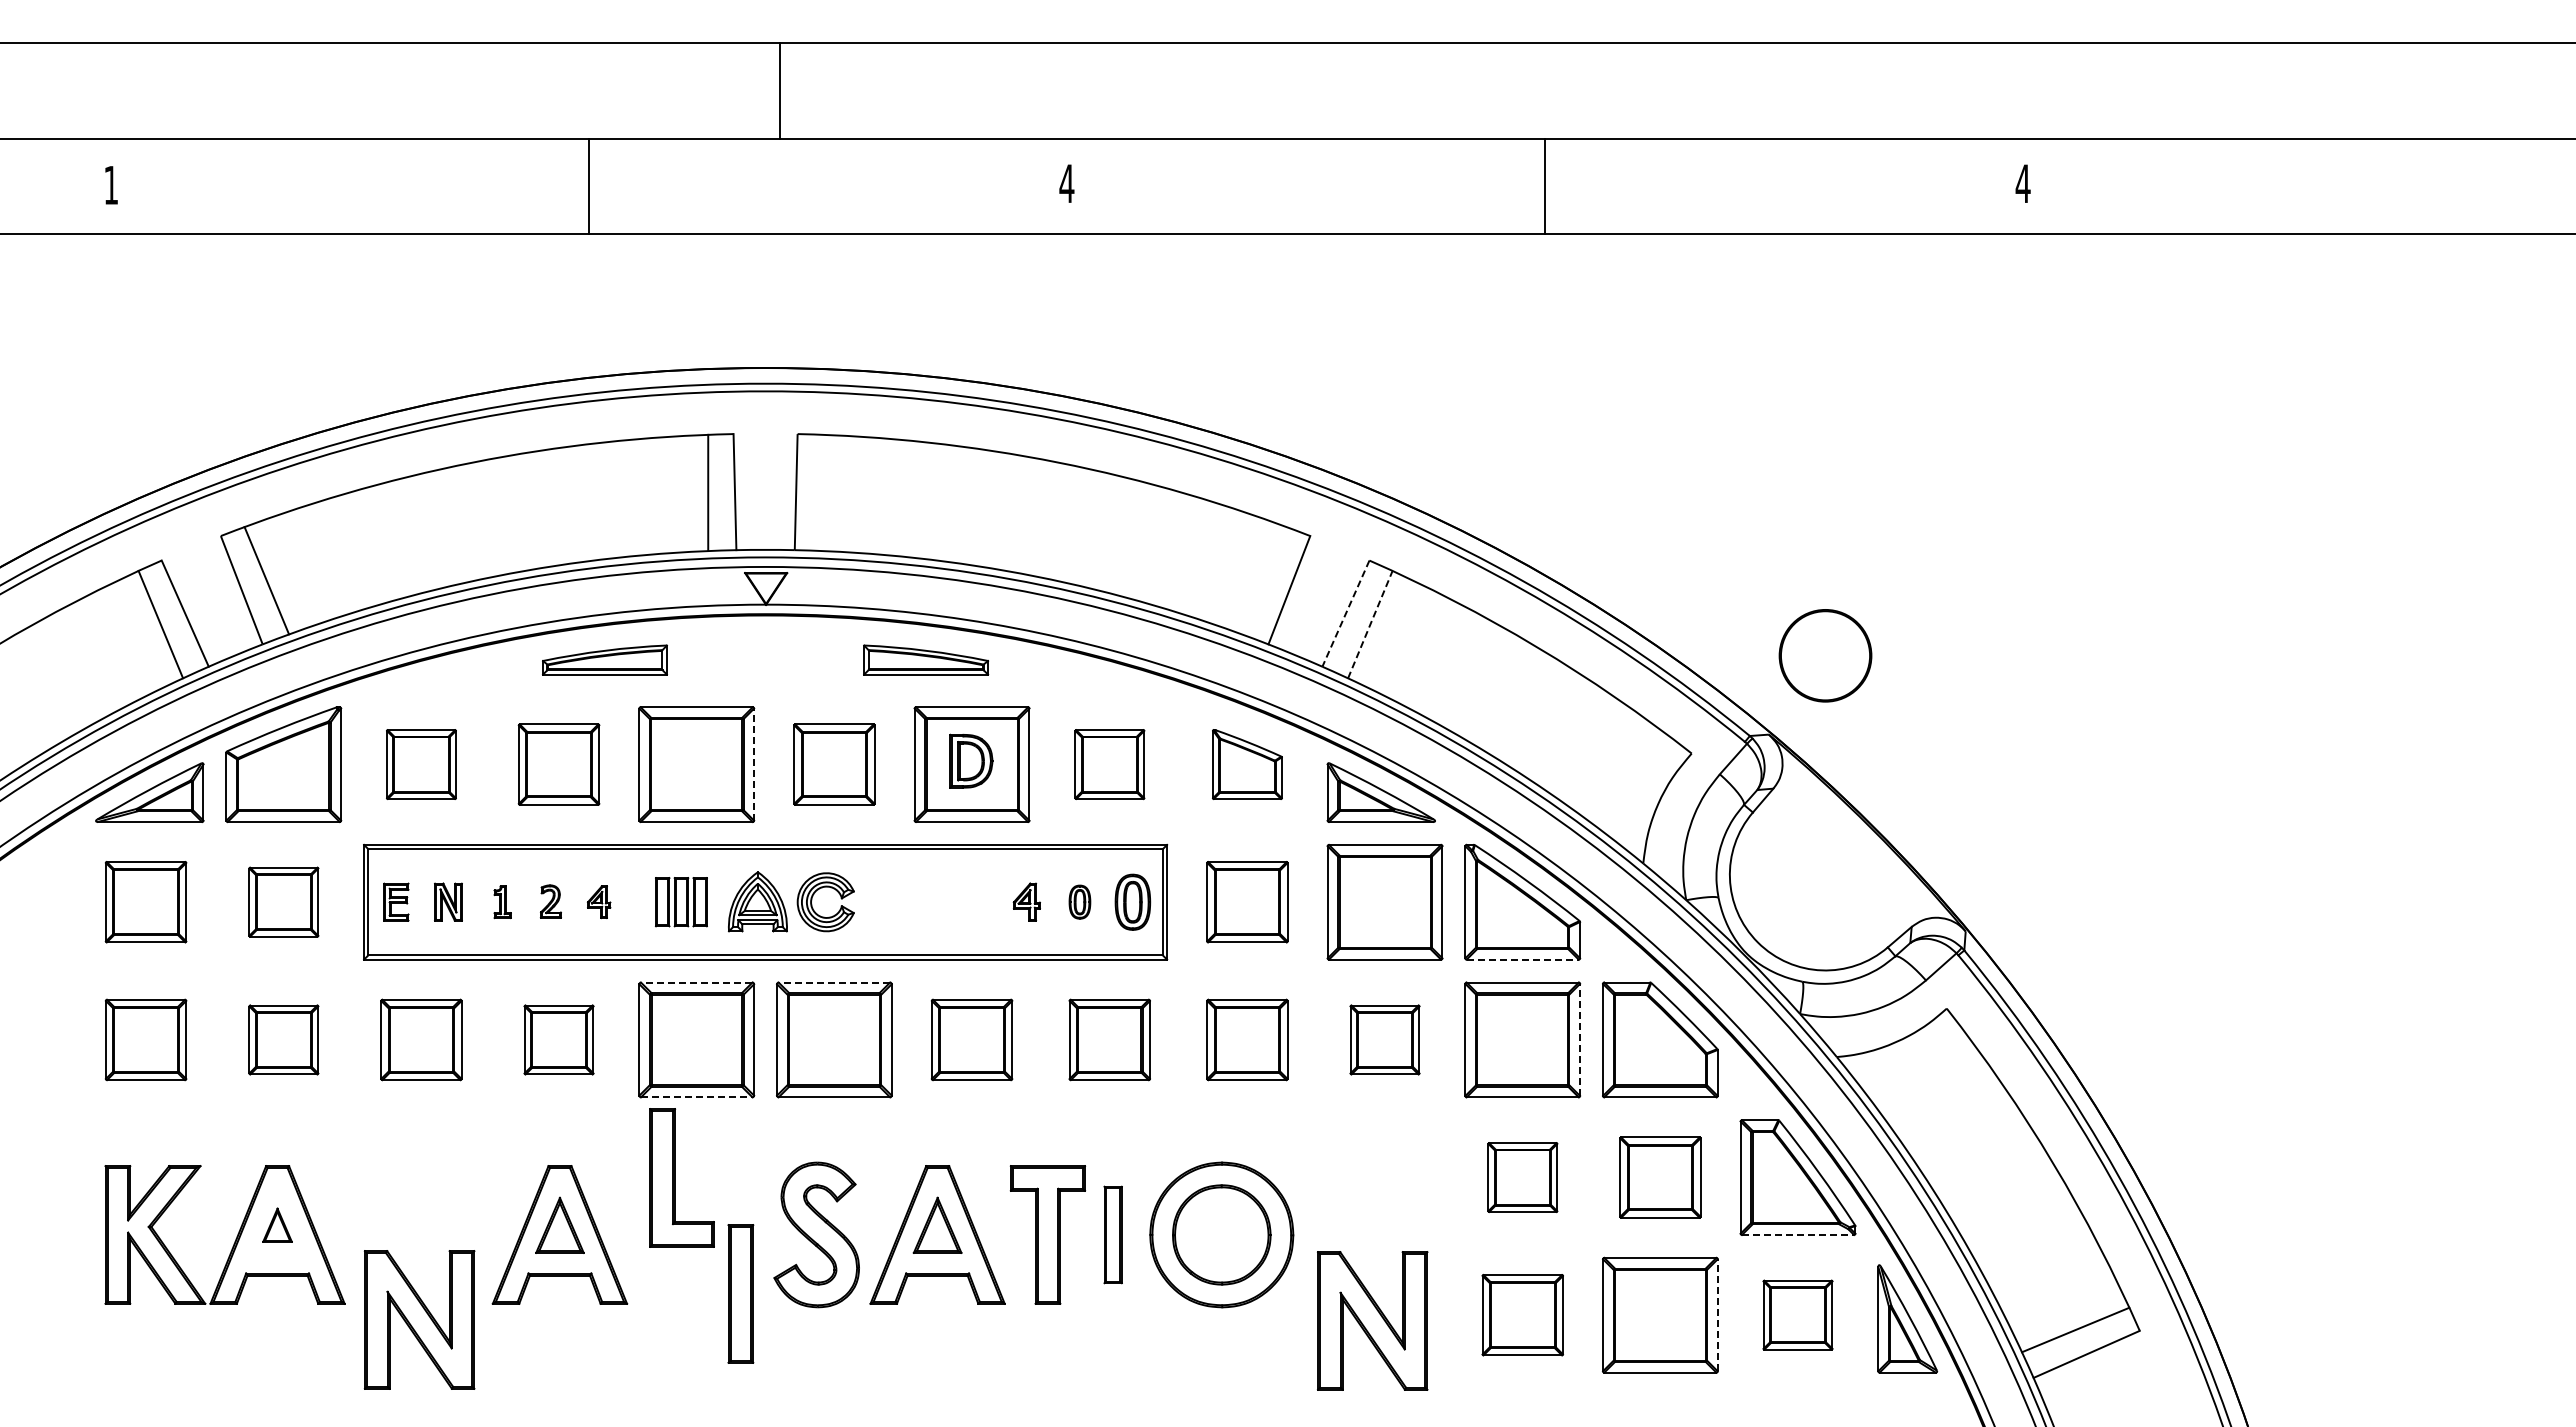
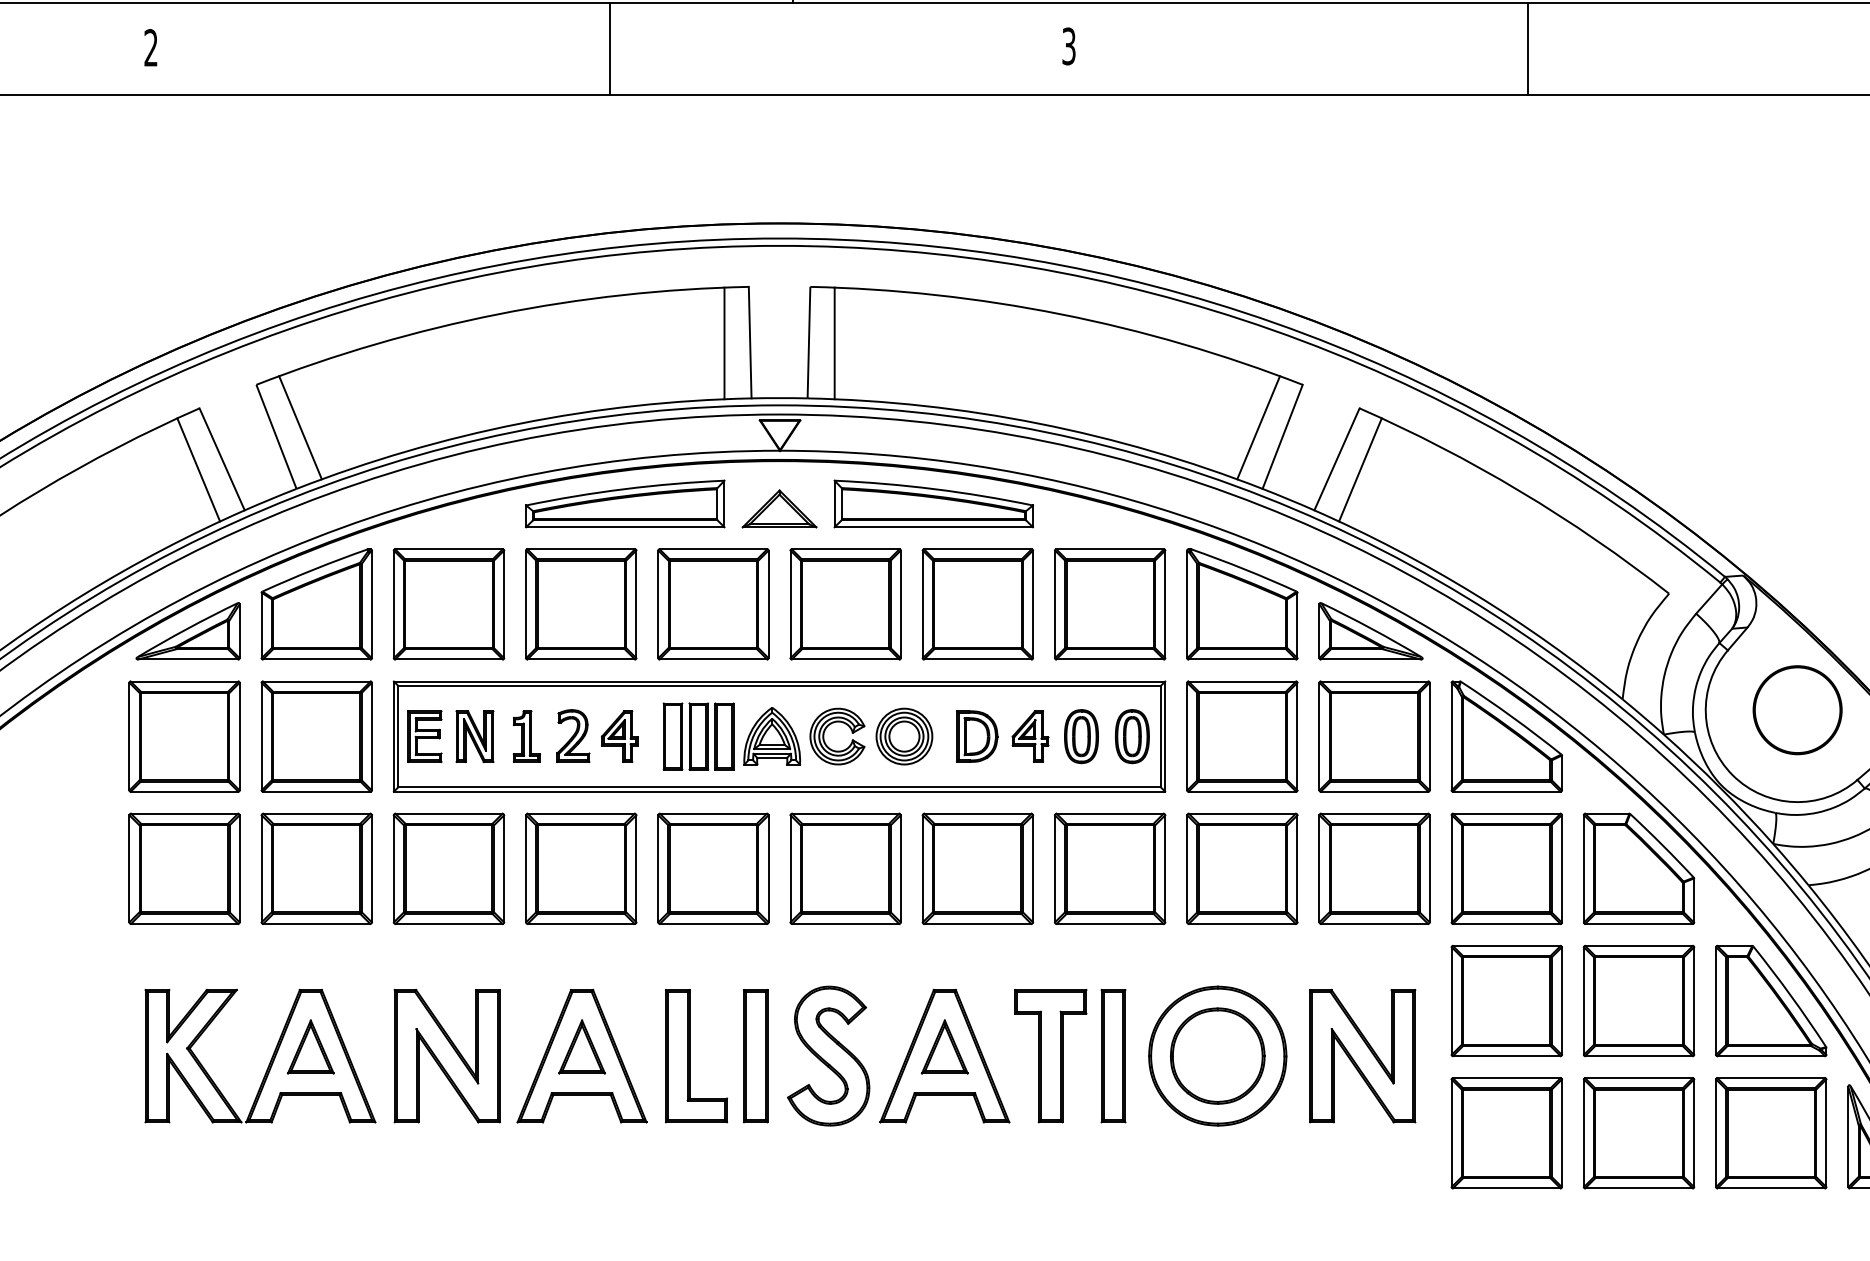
text: (1066, 183) -> (1068, 46), 4 -> 3
text: (110, 184) -> (150, 47), 1 -> 2
line: (822, 492) -> (834, 343), added
line: (1264, 580) -> (1258, 427), added
line: (1345, 614) -> (1336, 460), dashed -> solid
line: (1370, 624) -> (1360, 469), dashed -> solid
part: (1825, 655) -> (1797, 709), moved
part: (604, 659) -> (624, 503), size x1.67
part: (925, 659) -> (933, 503), size x1.67
part: (765, 664) -> (779, 508), added
part: (971, 760) -> (977, 735), moved
part: (421, 764) -> (449, 604), size x1.67
part: (558, 764) -> (580, 604), size x1.43
line: (754, 764) -> (768, 604), dashed -> solid
part: (834, 764) -> (845, 604), size x1.43
part: (1109, 764) -> (1109, 604), size x1.67
part: (1247, 764) -> (1242, 604), size x1.67
part: (145, 901) -> (183, 735), size x1.43
part: (283, 901) -> (316, 735), size x1.67
part: (396, 901) -> (425, 735), size x1.43
part: (448, 901) -> (475, 735), size x1.43
part: (502, 901) -> (526, 735), size x1.67
part: (550, 901) -> (572, 735), size x1.67
part: (598, 901) -> (619, 735), size x1.67
part: (681, 901) -> (698, 735), size x1.43
part: (1026, 901) -> (1030, 735), size x1.43
part: (1079, 901) -> (1081, 735), size x1.67
part: (1247, 901) -> (1242, 735), size x1.43
part: (895, 902) -> (904, 736), added
line: (1523, 959) -> (1507, 791), dashed -> solid
line: (696, 982) -> (713, 813), dashed -> solid
line: (834, 982) -> (845, 813), dashed -> solid
part: (145, 1039) -> (183, 868), size x1.43
part: (283, 1039) -> (316, 868), size x1.67
part: (421, 1039) -> (449, 868), size x1.43
part: (558, 1039) -> (580, 868), size x1.67
part: (971, 1039) -> (977, 868), size x1.43
part: (1109, 1039) -> (1109, 868), size x1.43
part: (1247, 1039) -> (1242, 868), size x1.43
part: (1384, 1039) -> (1374, 868), size x1.67
line: (1580, 1039) -> (1562, 868), dashed -> solid
line: (696, 1097) -> (713, 924), dashed -> solid
part: (681, 1177) -> (695, 1055), moved
part: (1522, 1177) -> (1506, 1000), size x1.67
part: (1660, 1177) -> (1639, 1000), size x1.43
part: (277, 1224) -> (310, 1046), size x1.67
part: (1112, 1234) -> (1112, 1055), size x1.43
line: (1798, 1234) -> (1771, 1055), dashed -> solid
part: (740, 1293) -> (755, 1055), moved
part: (1522, 1314) -> (1506, 1132), size x1.43
line: (1717, 1314) -> (1693, 1132), dashed -> solid
part: (1797, 1314) -> (1770, 1132), size x1.67
part: (419, 1319) -> (447, 1055), moved
part: (1372, 1320) -> (1362, 1055), moved

